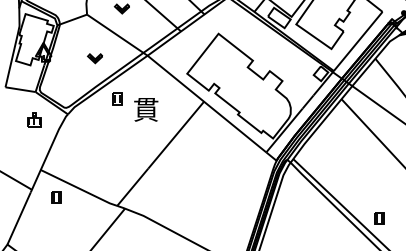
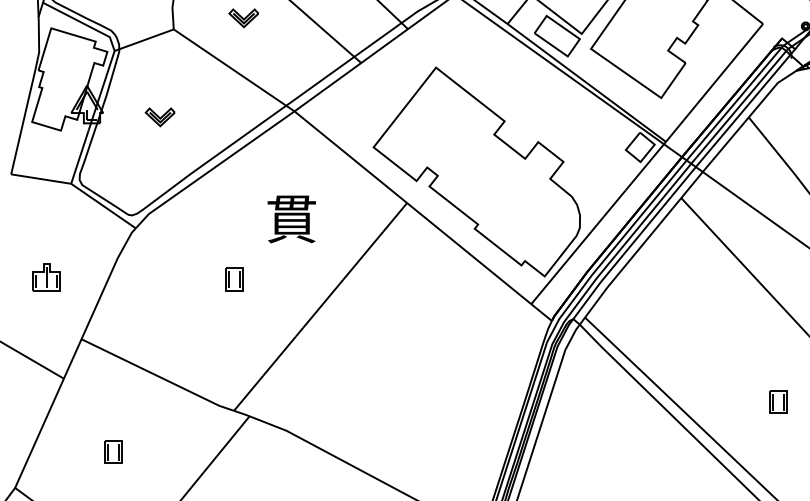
part: (94, 58) -> (158, 116), moved
part: (117, 98) -> (234, 278), moved
part: (34, 119) -> (47, 276), moved
part: (56, 197) -> (112, 451), moved
part: (379, 218) -> (778, 402), moved

